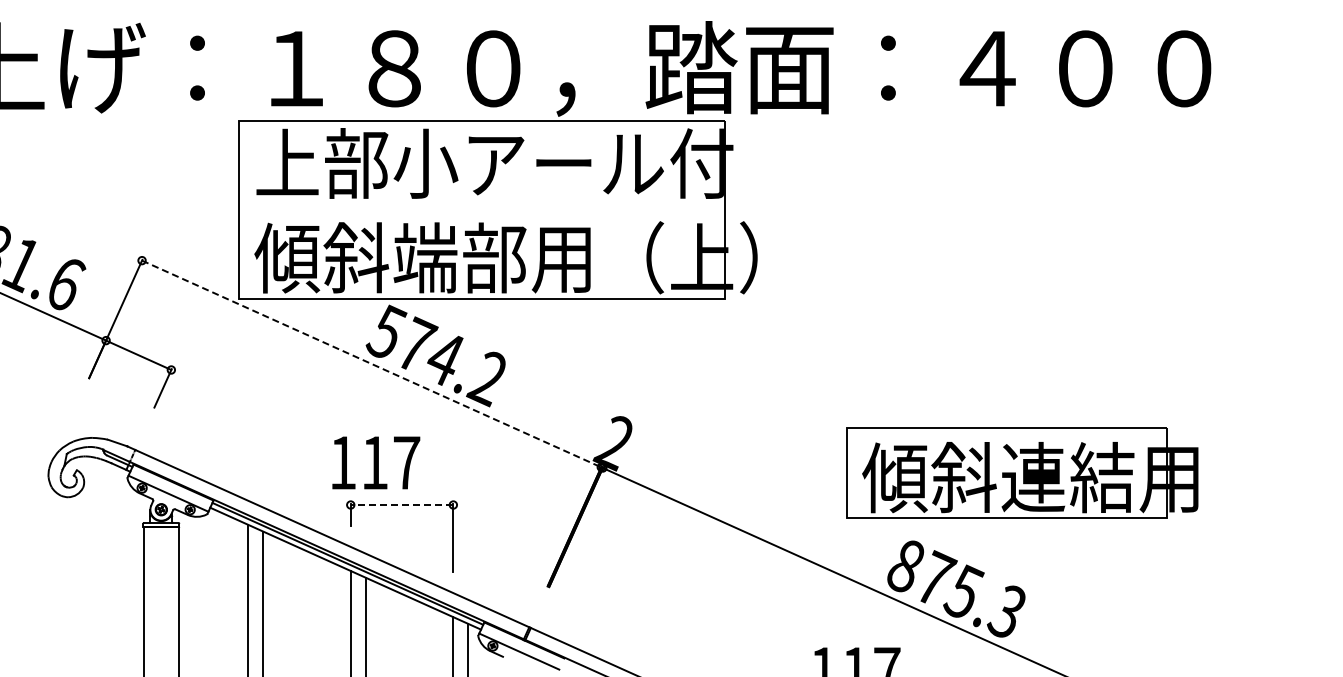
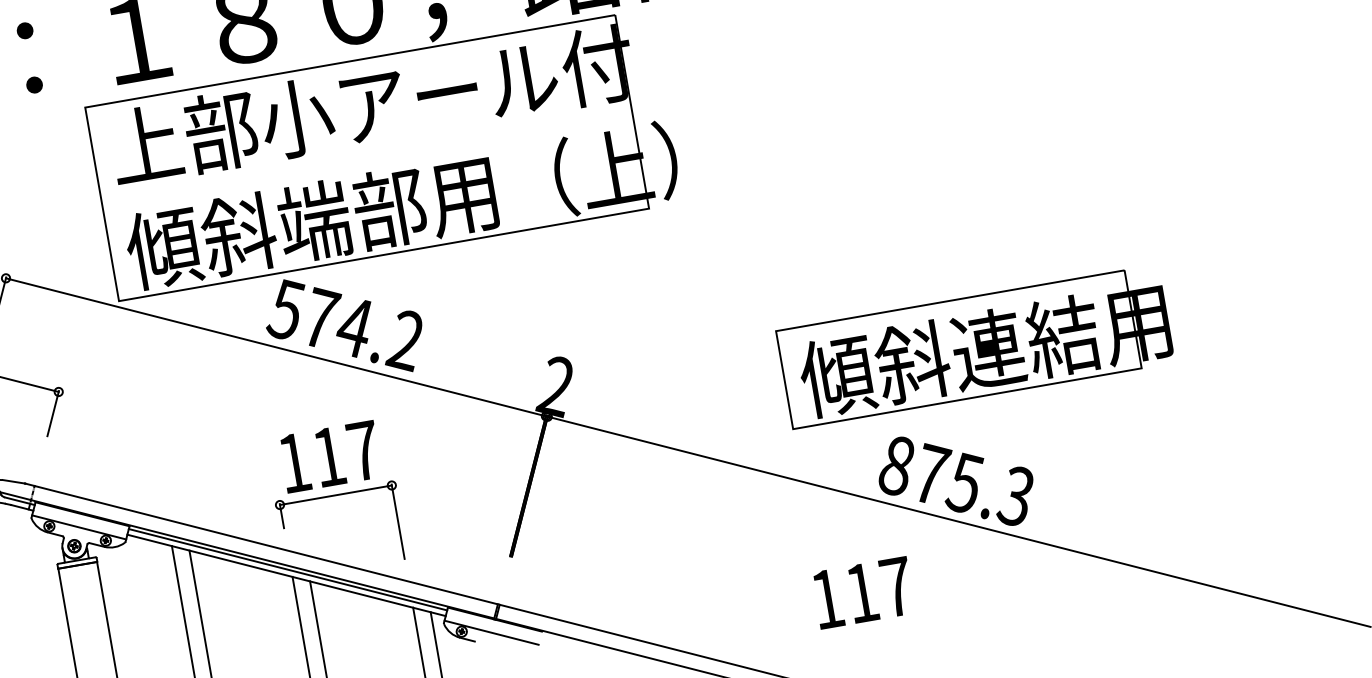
line: (371, 363) -> (275, 346), dashed -> solid
text: (376, 462) -> (330, 456), moved
part: (1022, 472) -> (975, 346), moved
line: (401, 505) -> (335, 495), dashed -> solid

